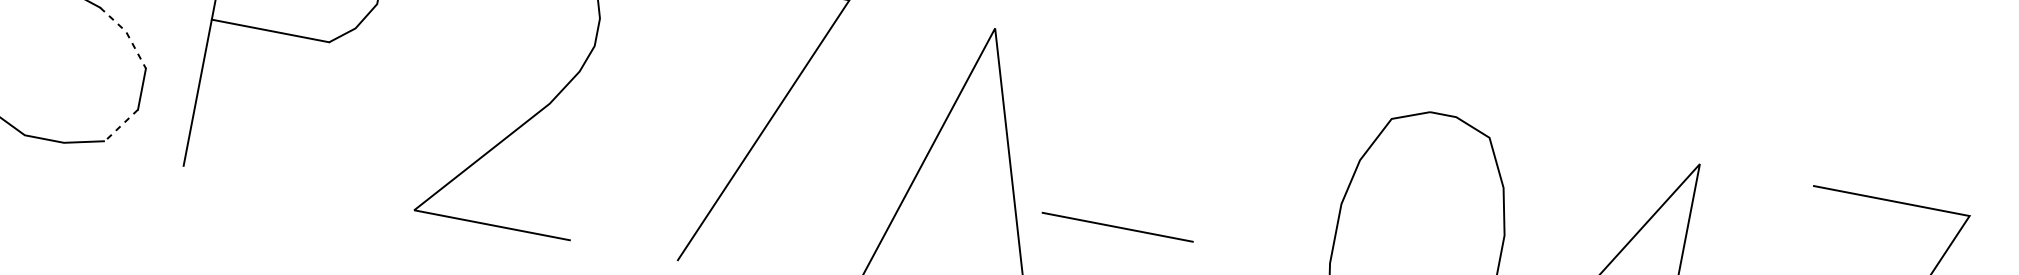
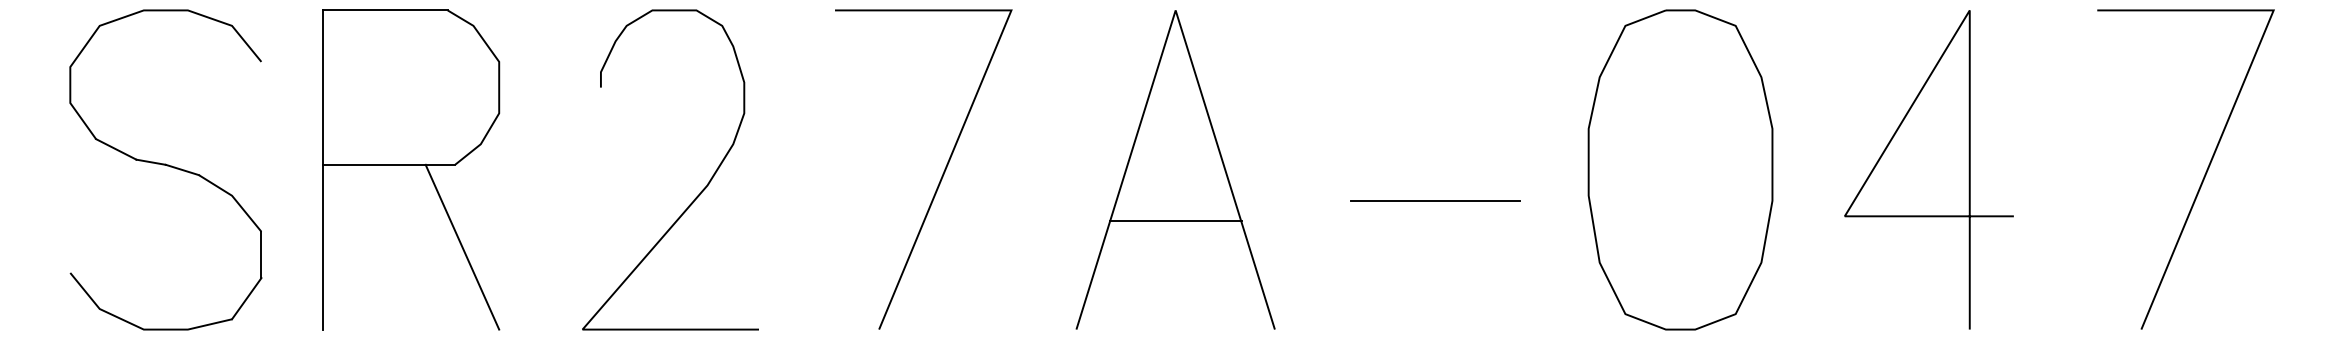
line: (127, 34) -> (234, 198), dashed -> solid
line: (321, 116) -> (462, 246), added
line: (121, 126) -> (246, 299), dashed -> solid
line: (958, 215) -> (1175, 221), added
line: (1117, 226) -> (1435, 200), moved

